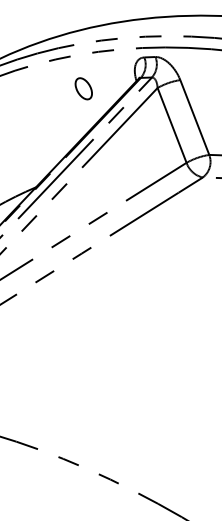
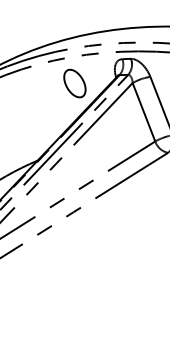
part: (83, 88) -> (74, 83), size x1.67

